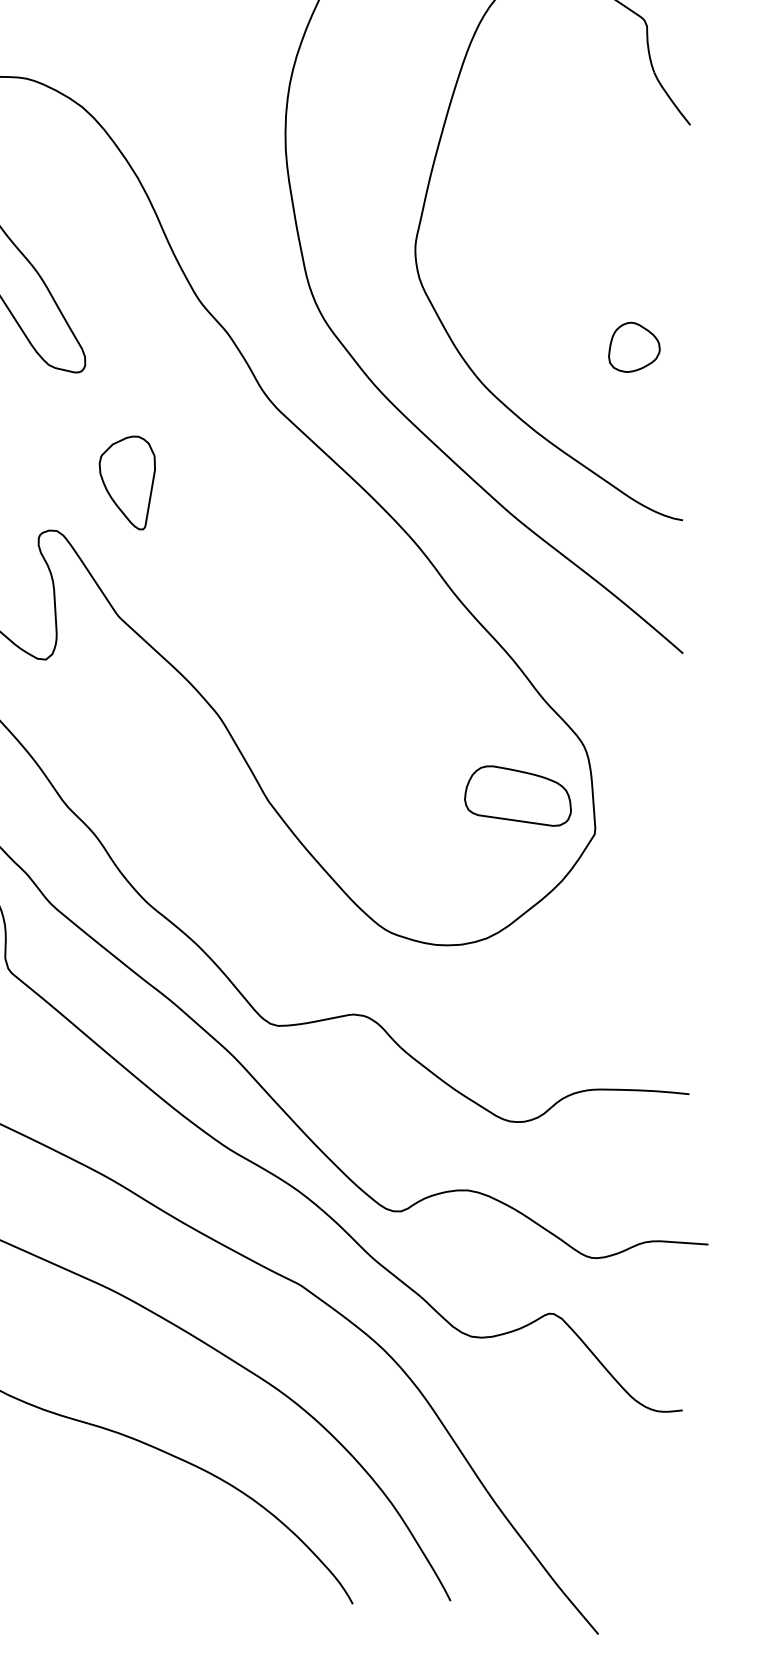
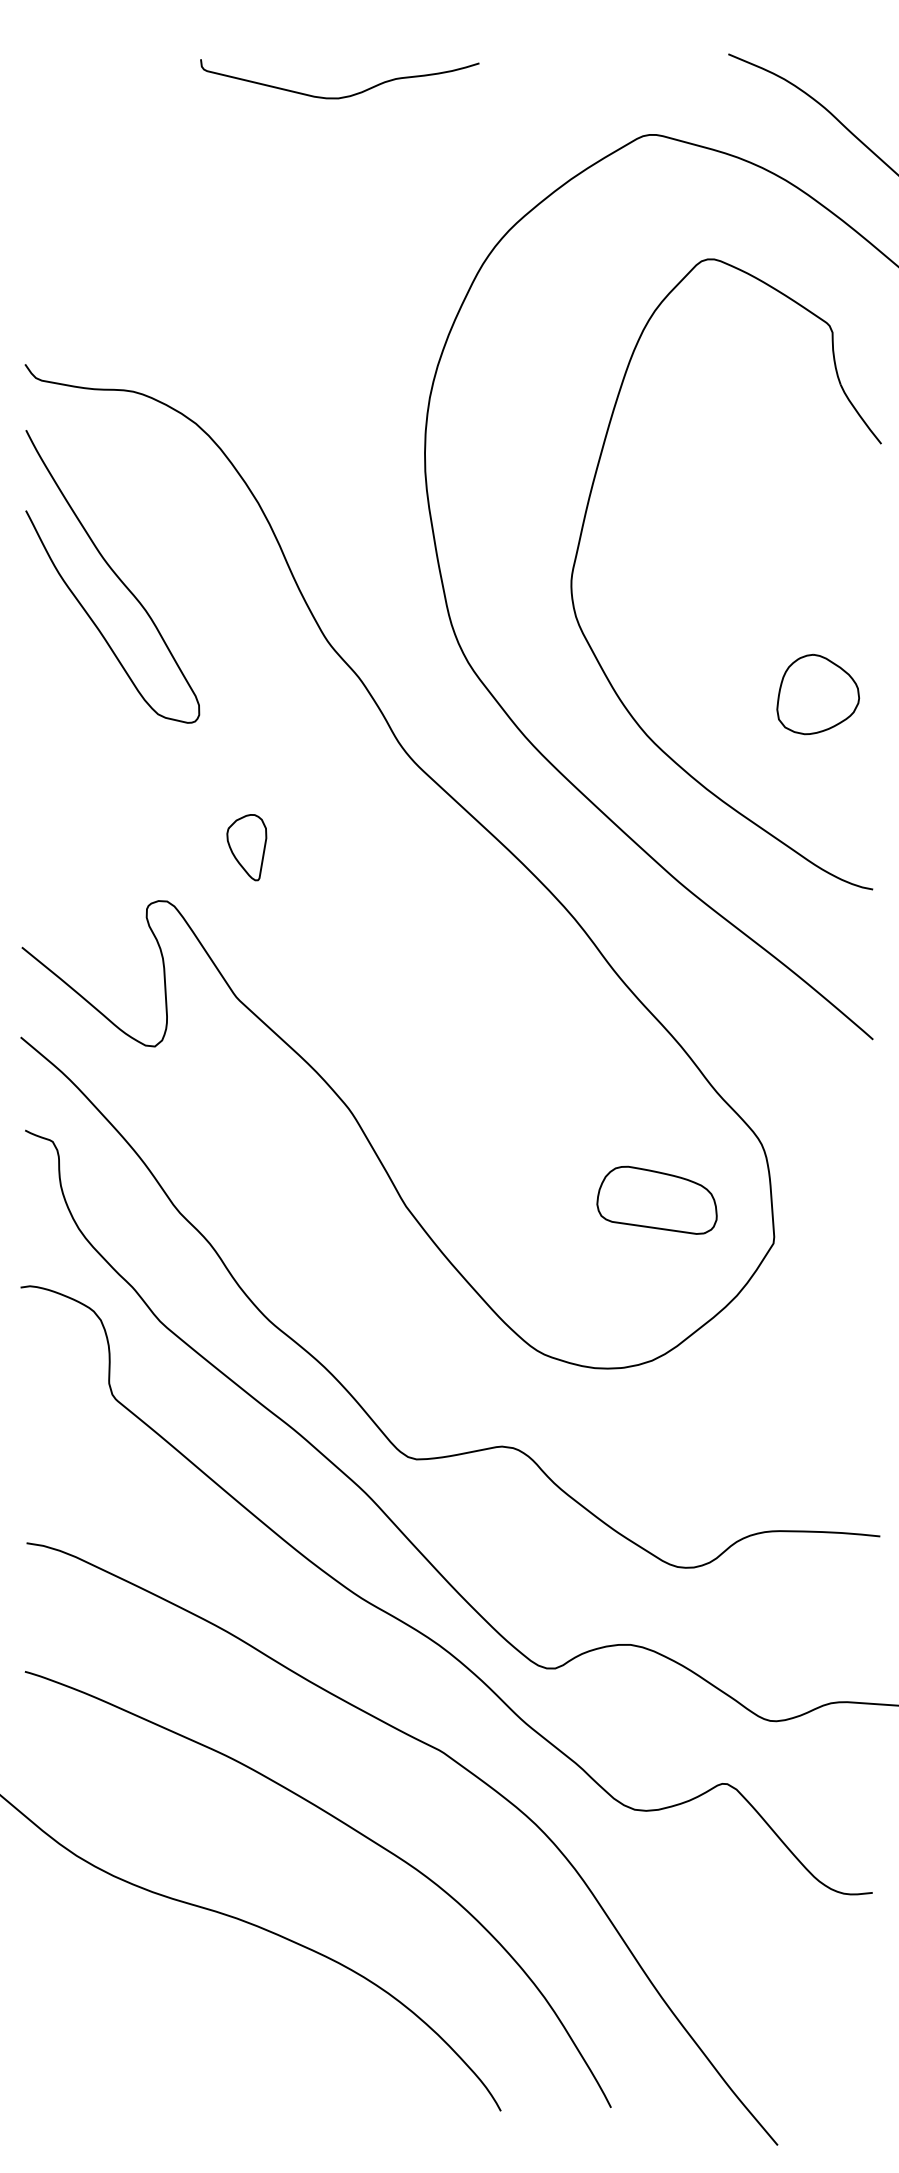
part: (634, 347) -> (818, 694), size x1.43
part: (127, 483) -> (246, 847), size x0.62
part: (517, 795) -> (656, 1199), moved

